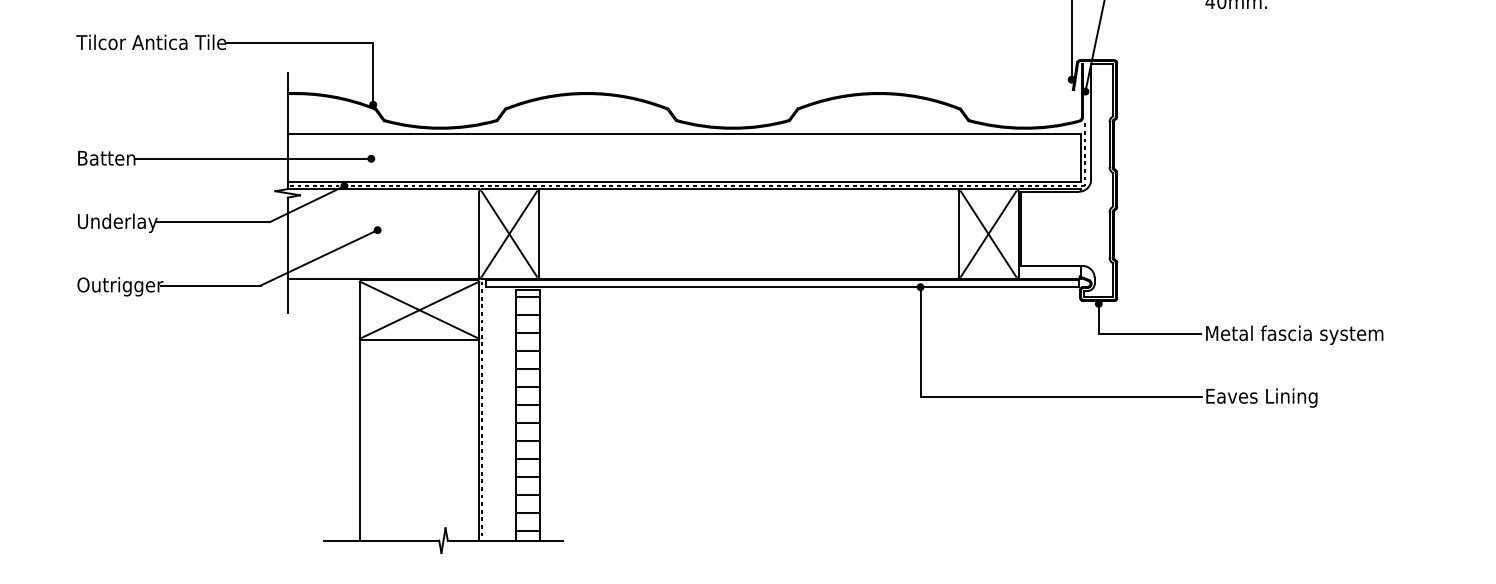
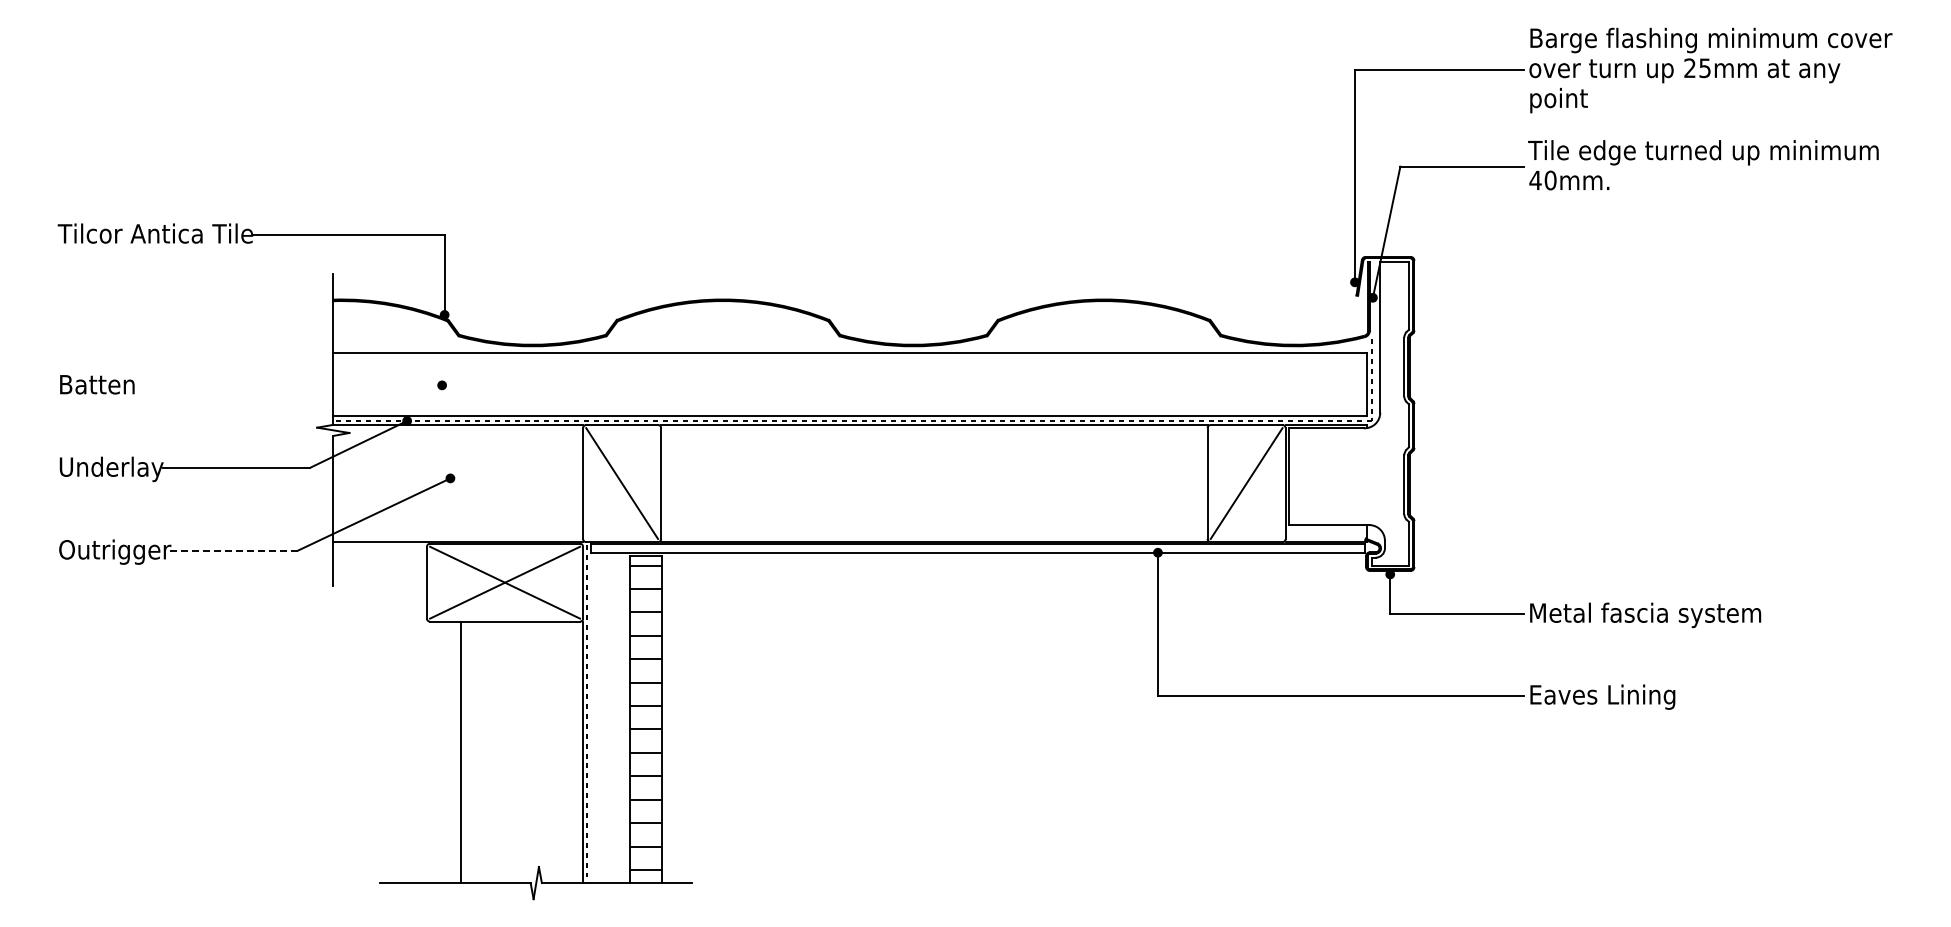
line: (253, 158) -> (288, 385), removed
line: (509, 234) -> (622, 483), removed
line: (988, 234) -> (1246, 483), removed
line: (211, 285) -> (233, 550), solid -> dashed
line: (360, 440) -> (461, 752), moved

